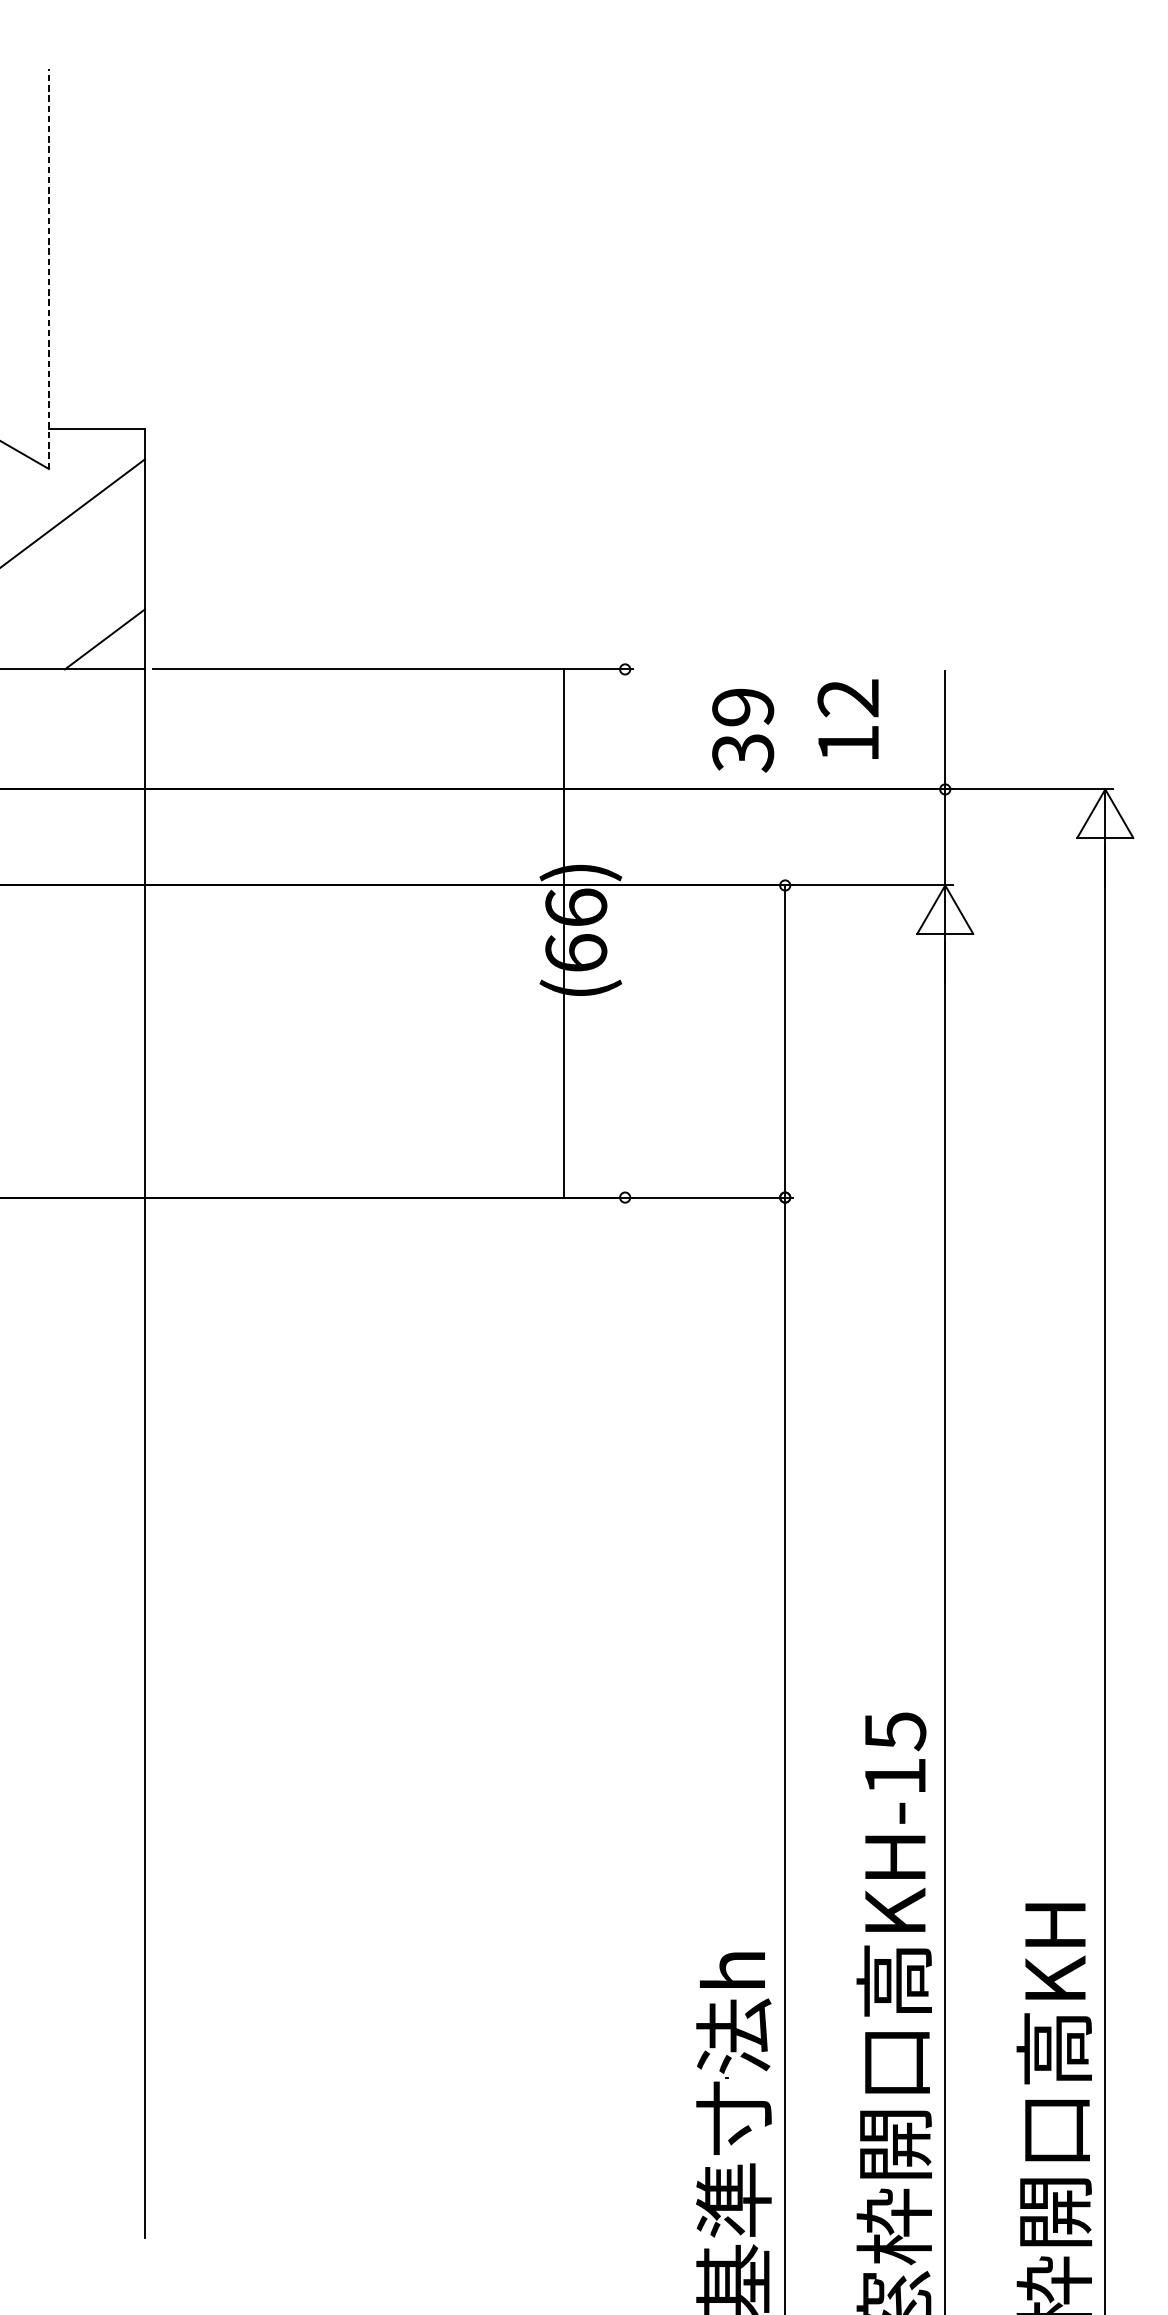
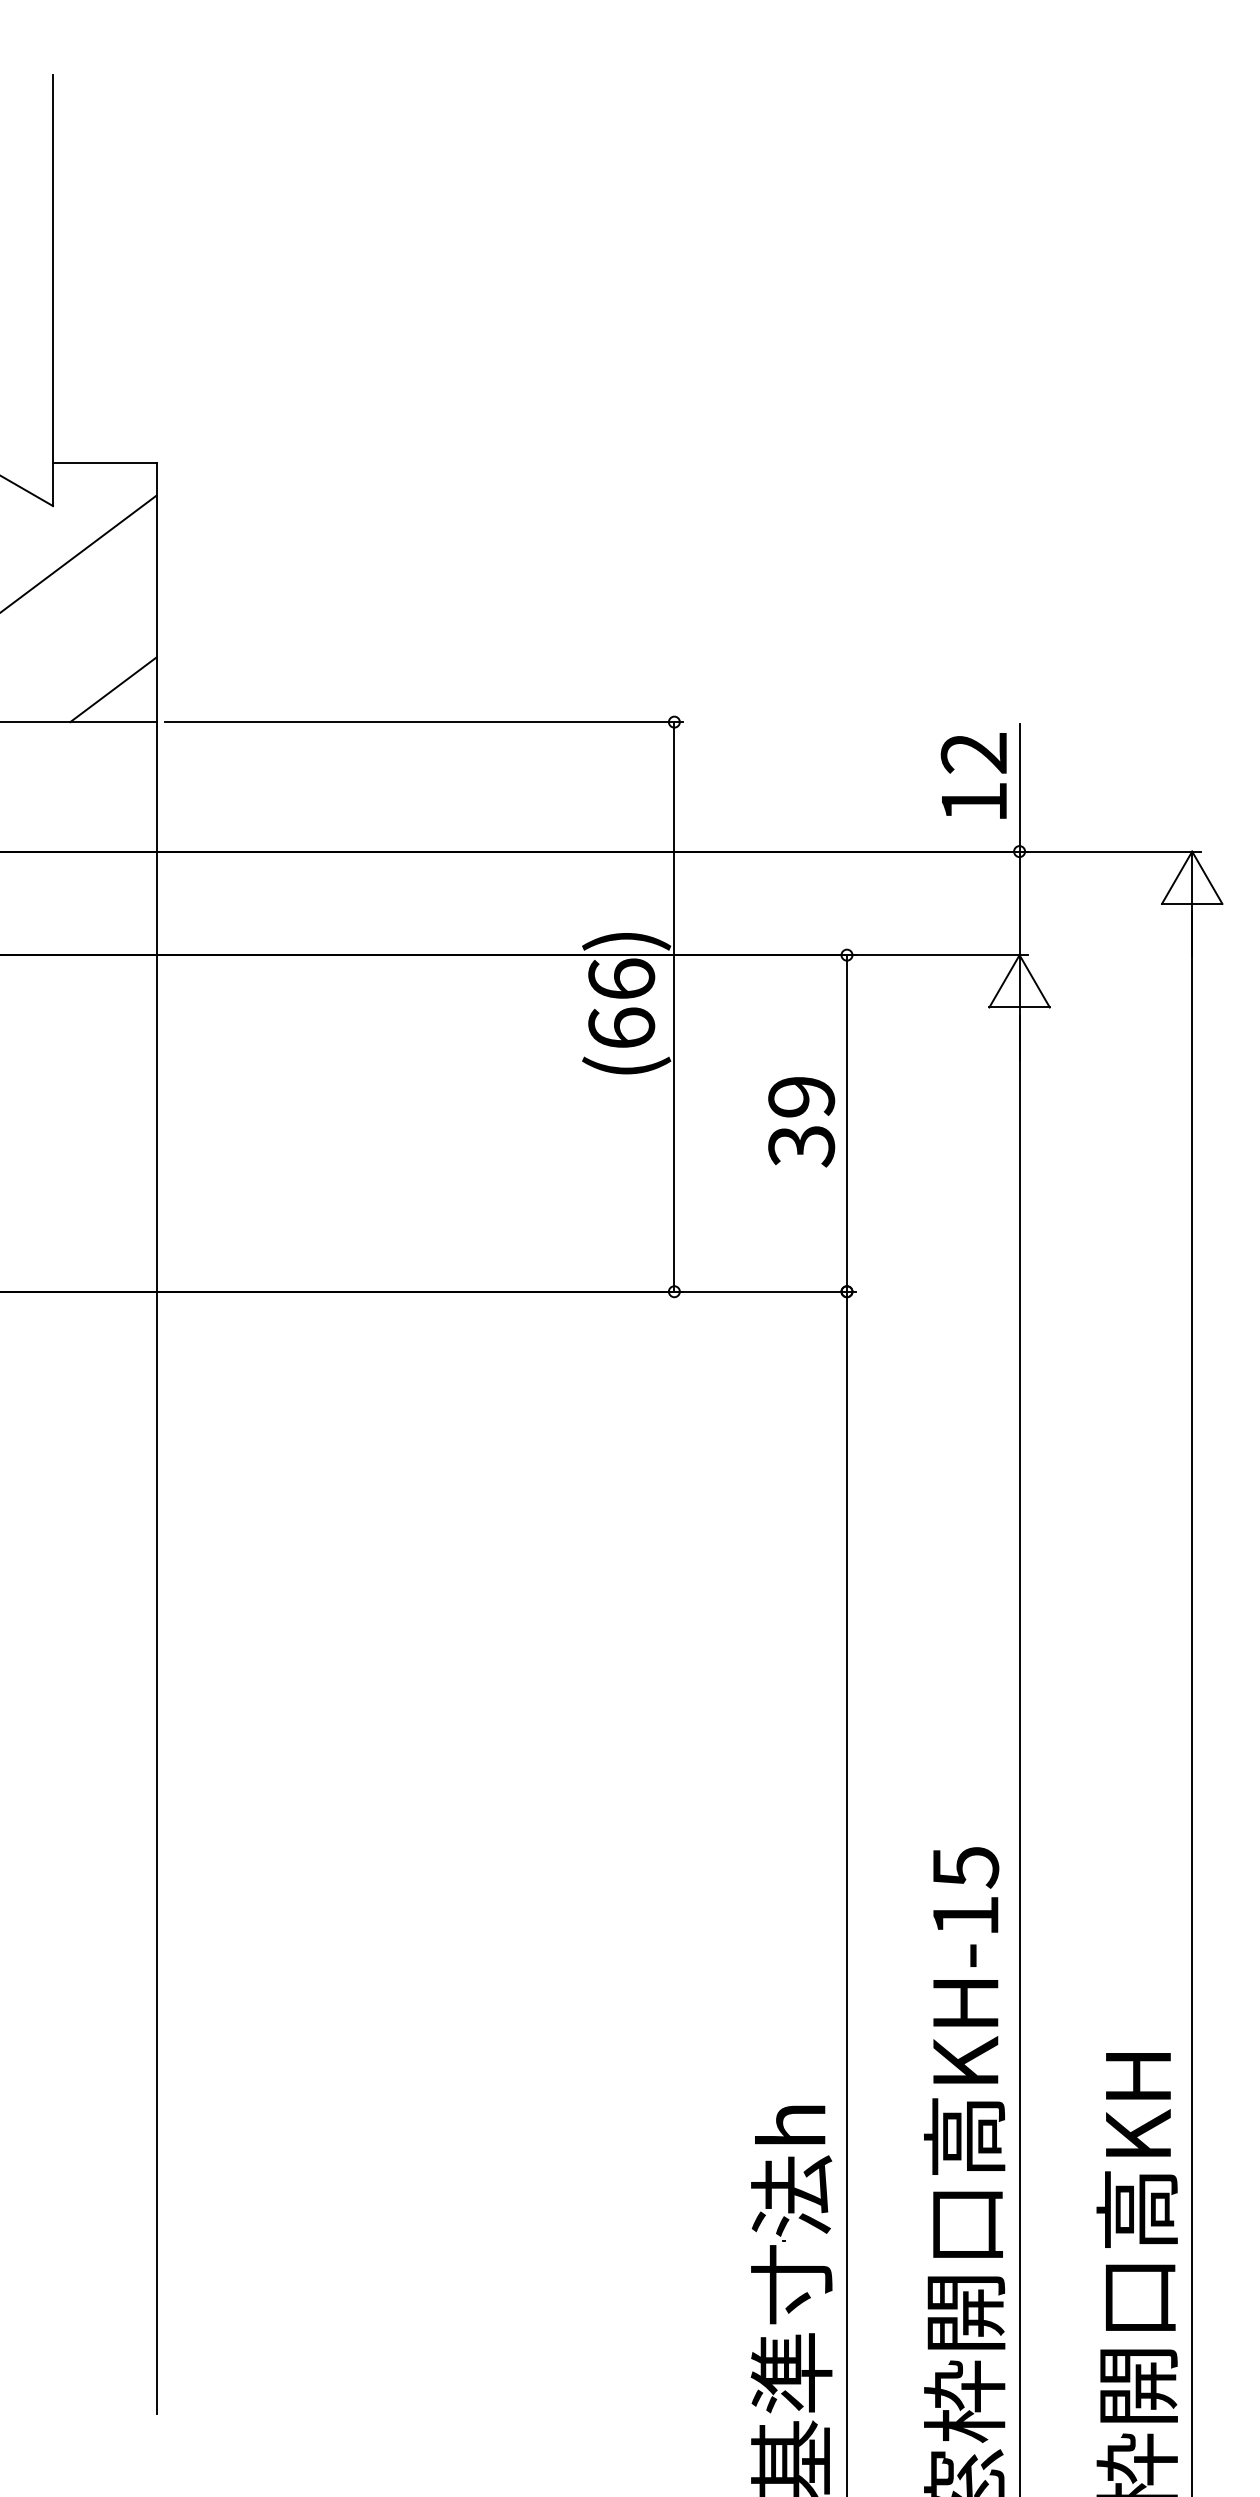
line: (49, 269) -> (53, 290), dashed -> solid
text: (847, 718) -> (973, 775), moved
text: (743, 730) -> (801, 1122), moved
line: (564, 933) -> (674, 1006), moved

